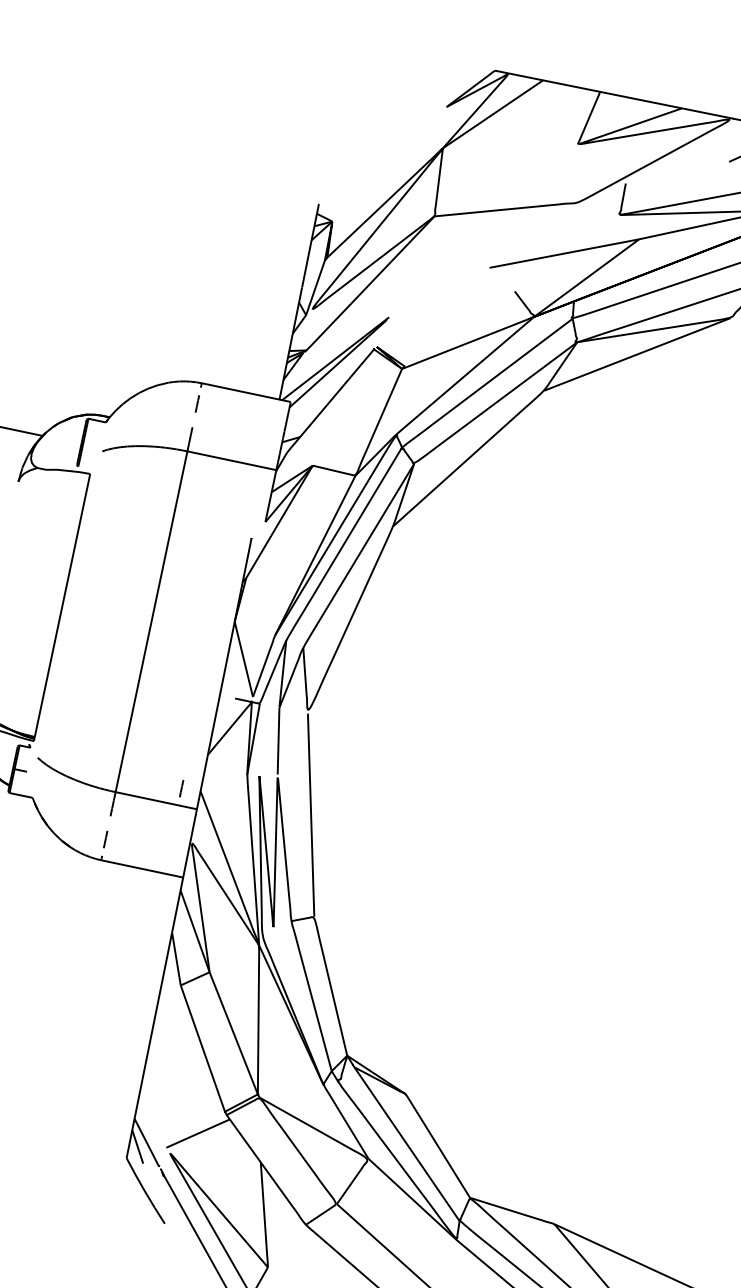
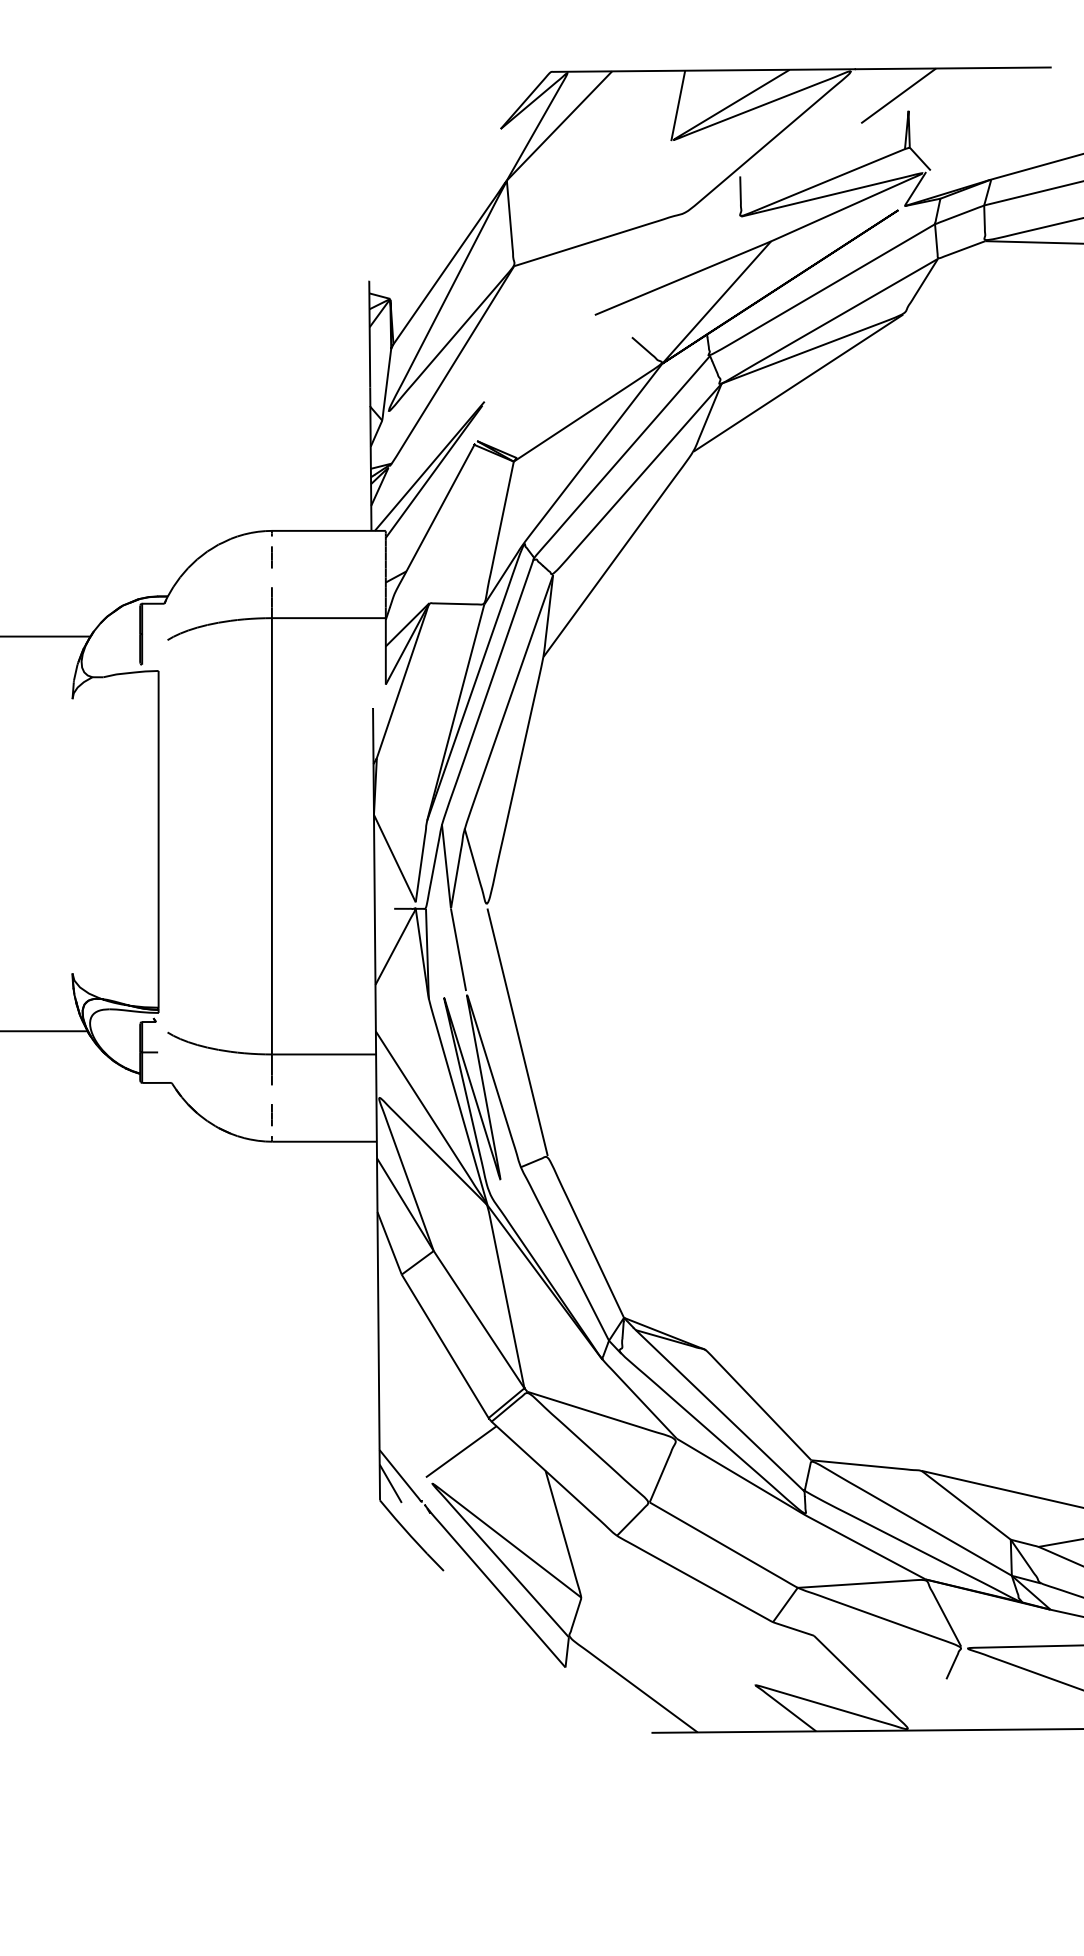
line: (181, 788) -> (351, 1033), removed

